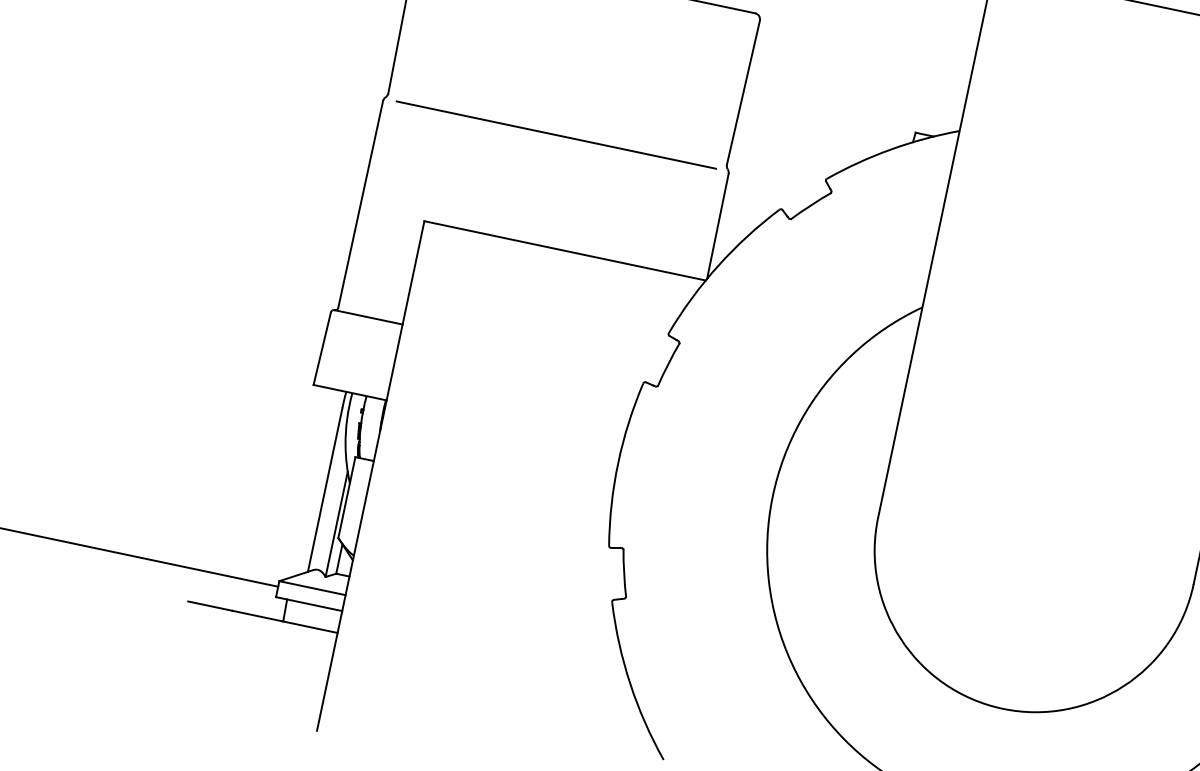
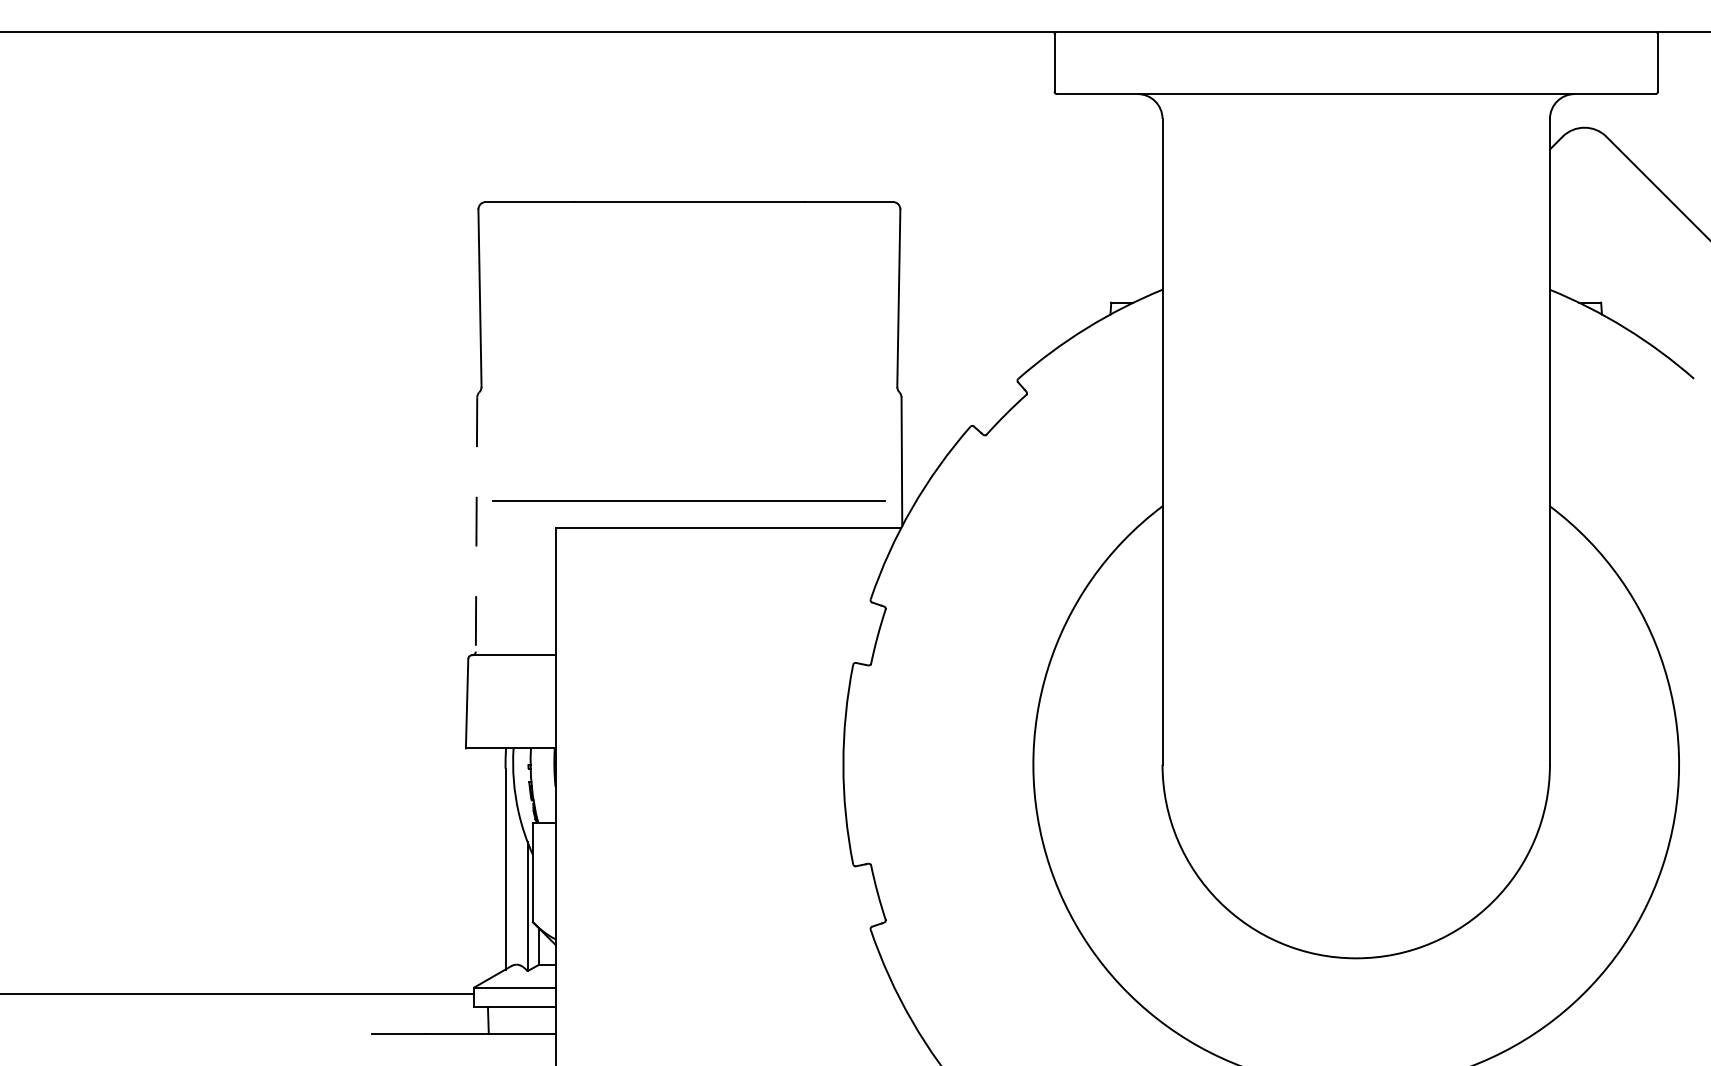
line: (555, 134) -> (688, 500), moved
line: (360, 205) -> (476, 525), solid -> dashed

